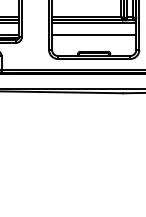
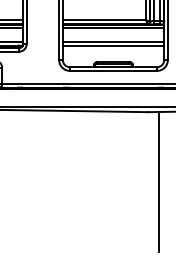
line: (94, 37) -> (113, 45), added
line: (132, 151) -> (159, 182), added

